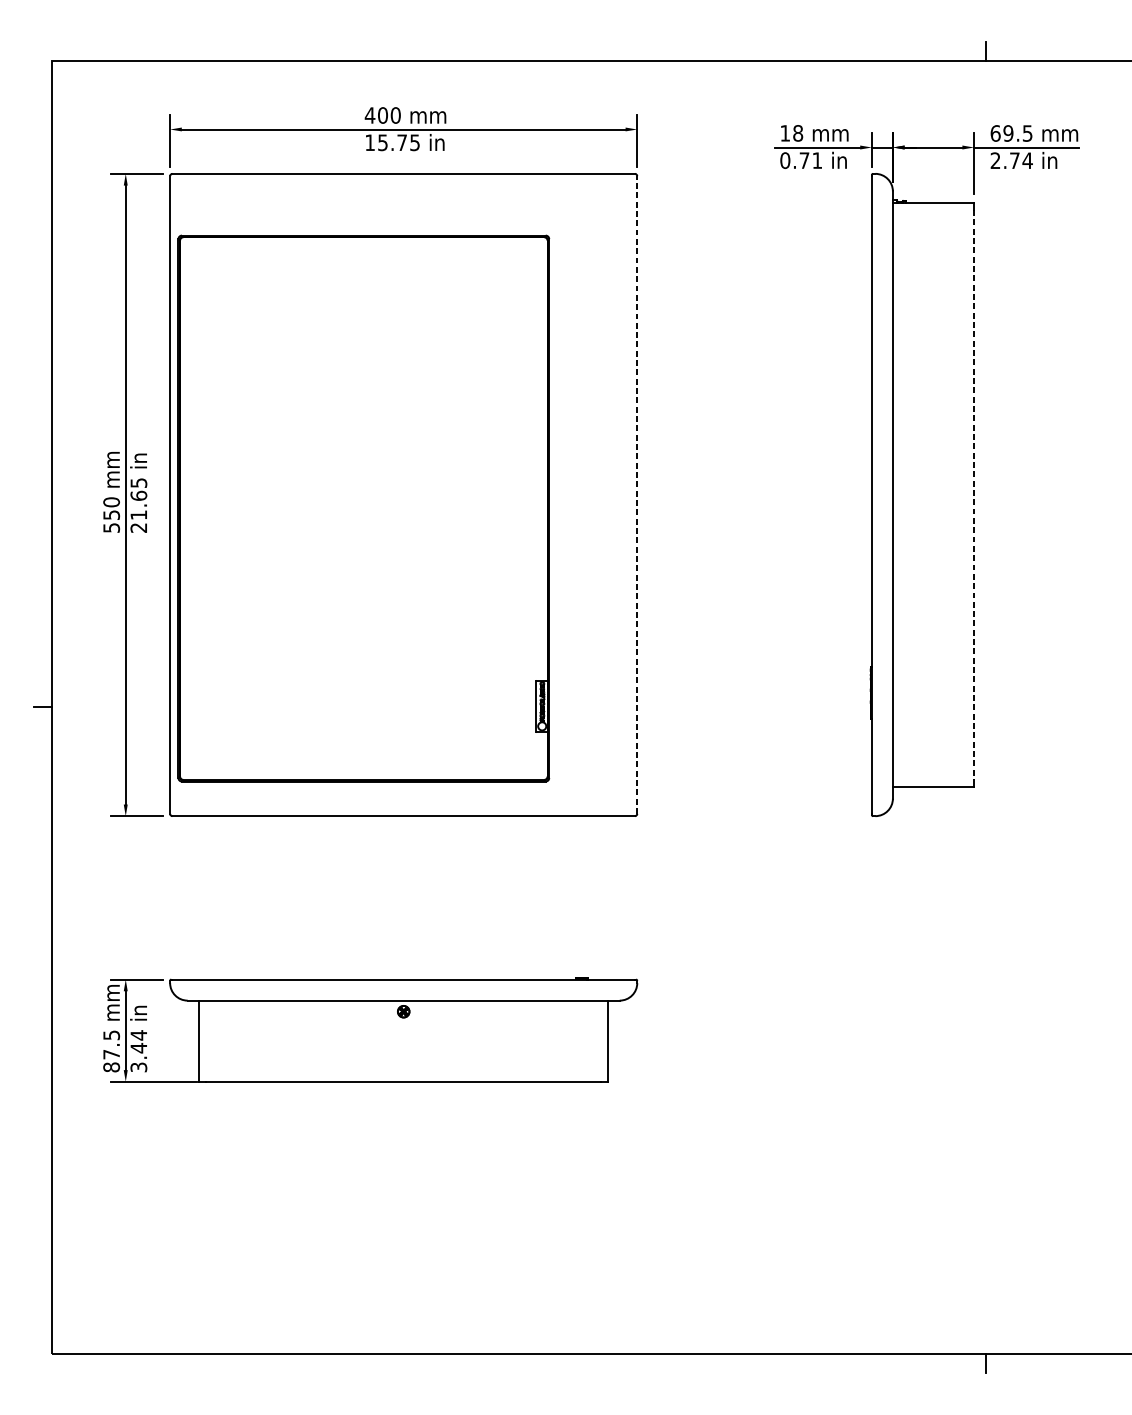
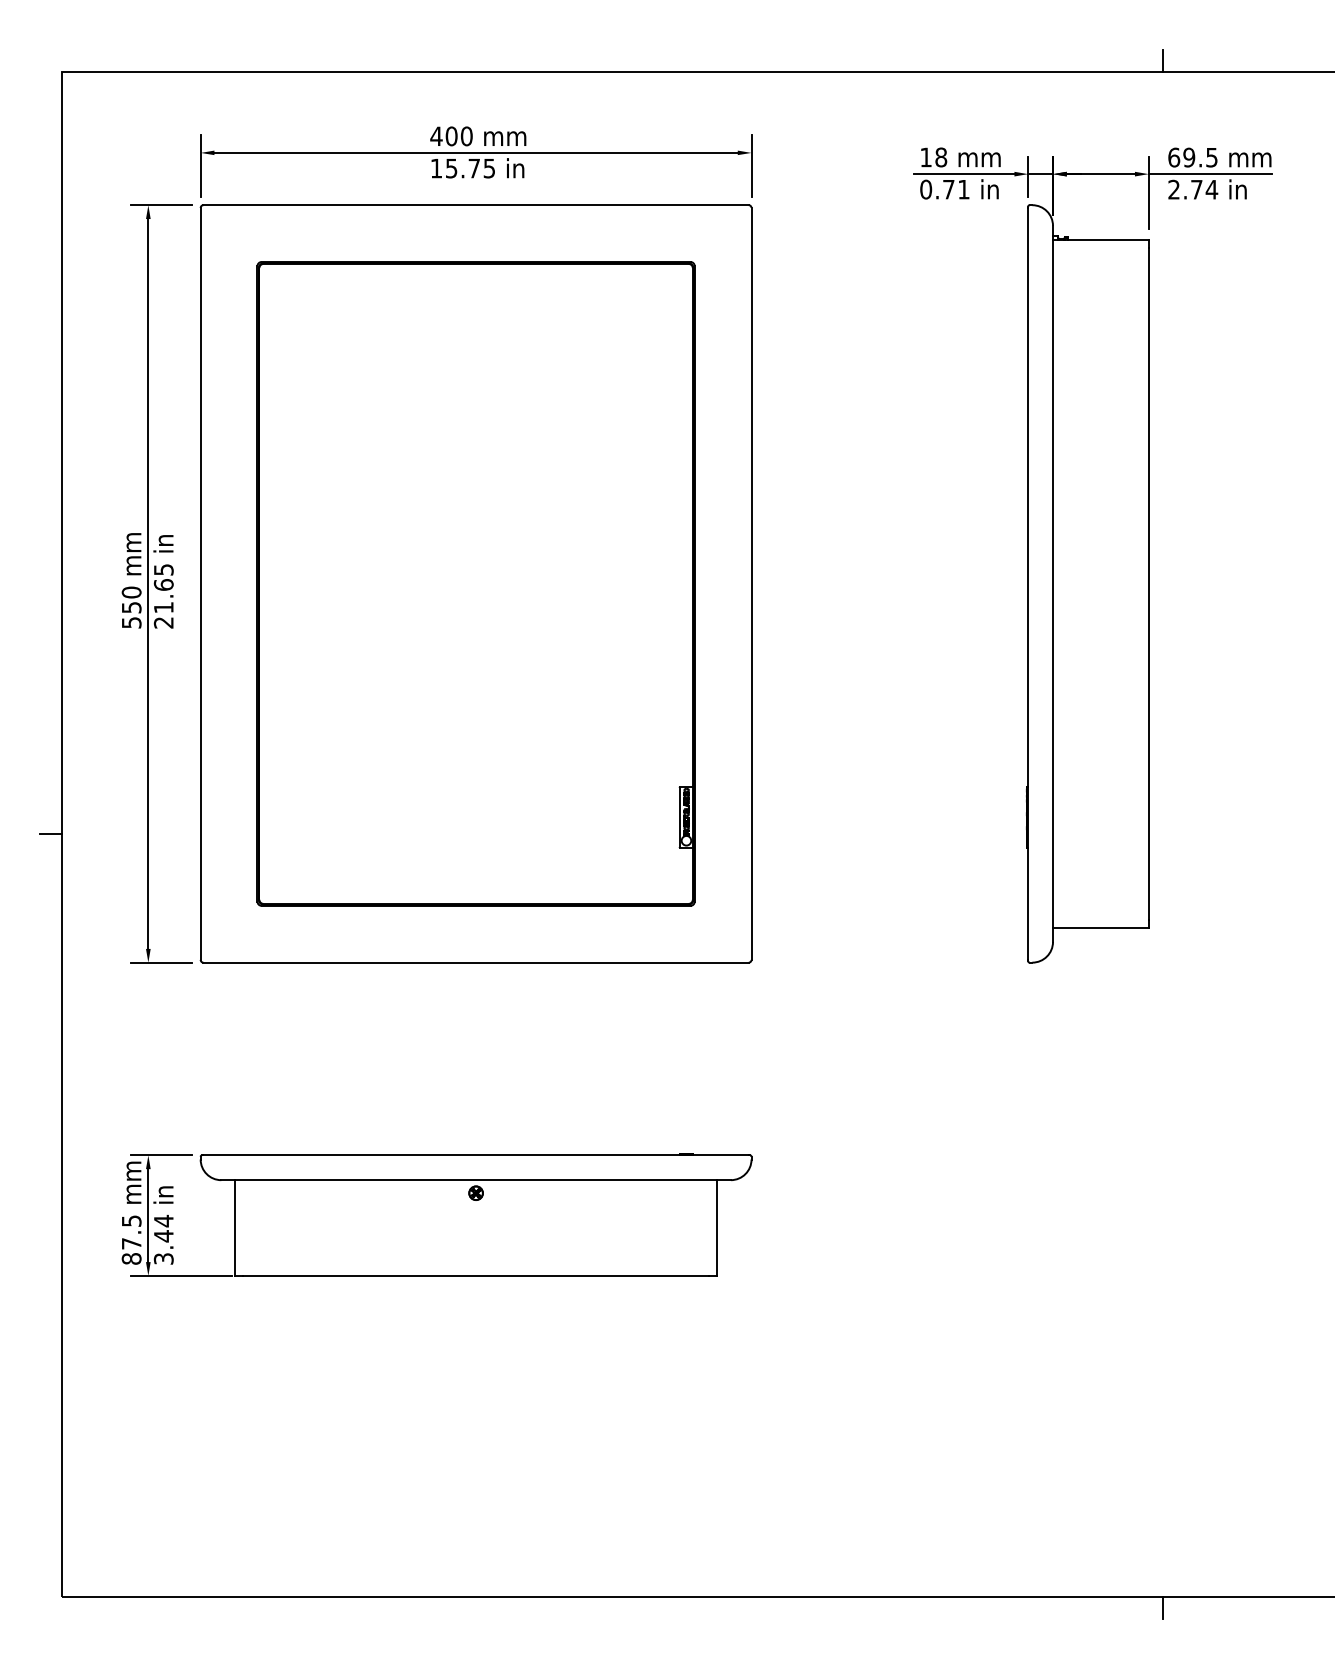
line: (637, 494) -> (751, 583), dashed -> solid
line: (973, 495) -> (1148, 584), dashed -> solid
part: (363, 508) -> (475, 583), moved

